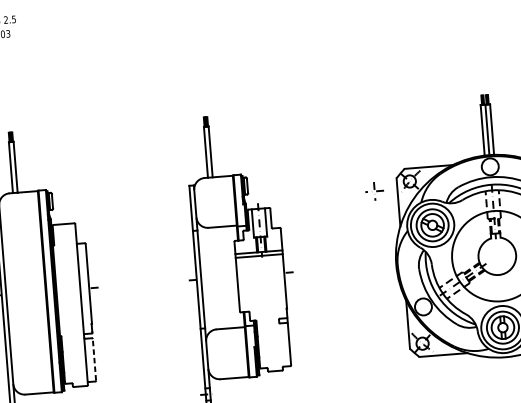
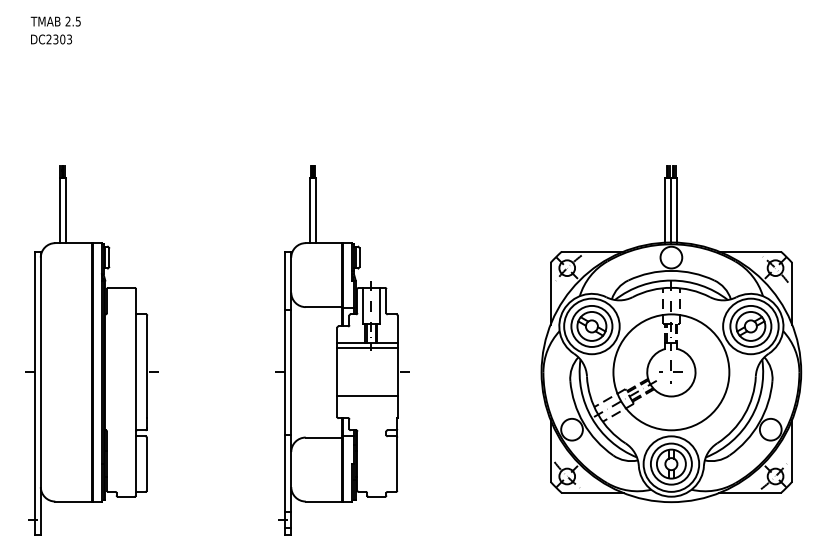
part: (373, 190) -> (670, 371), moved
line: (262, 293) -> (367, 396), added
line: (94, 360) -> (146, 464), dashed -> solid

